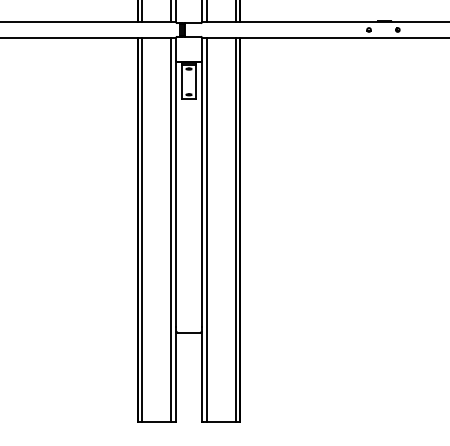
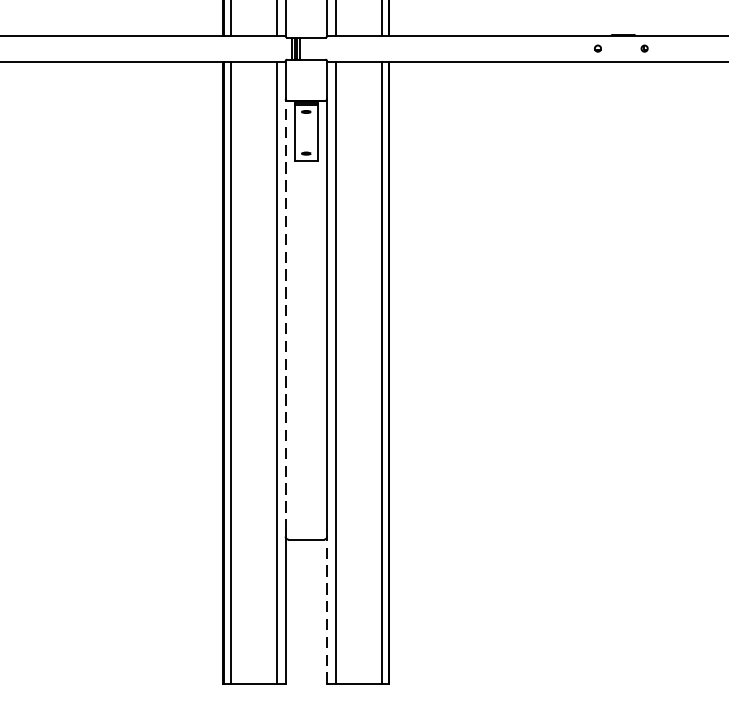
line: (176, 193) -> (285, 313), solid -> dashed
line: (201, 373) -> (326, 605), solid -> dashed

